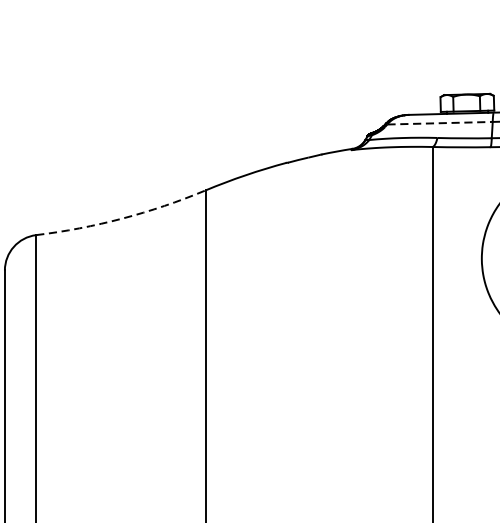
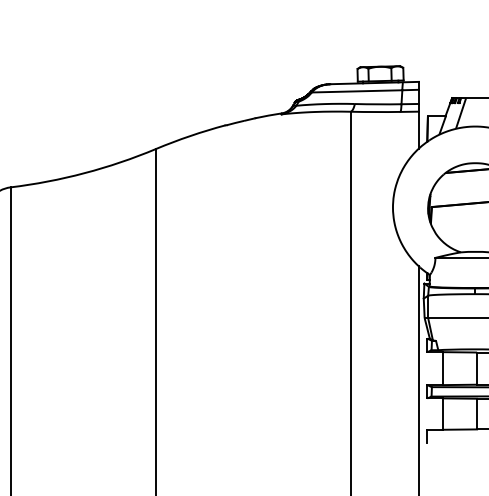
line: (440, 123) -> (357, 91), dashed -> solid
arc: (122, 218) -> (84, 173), dashed -> solid

